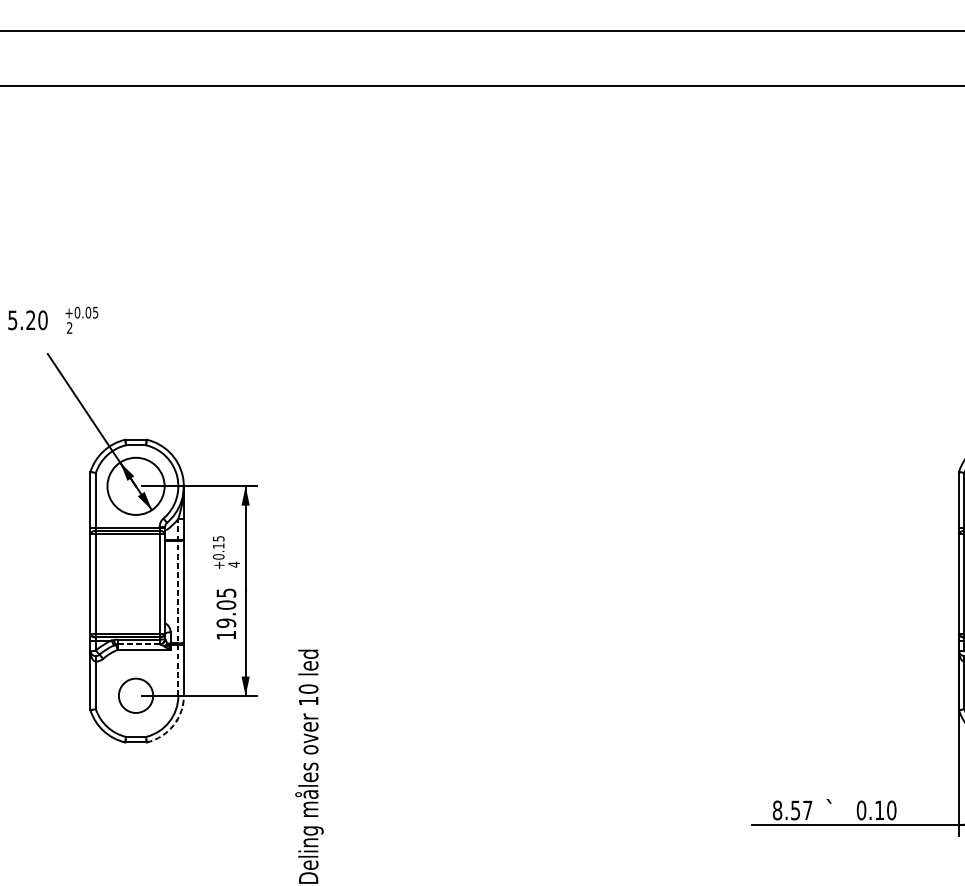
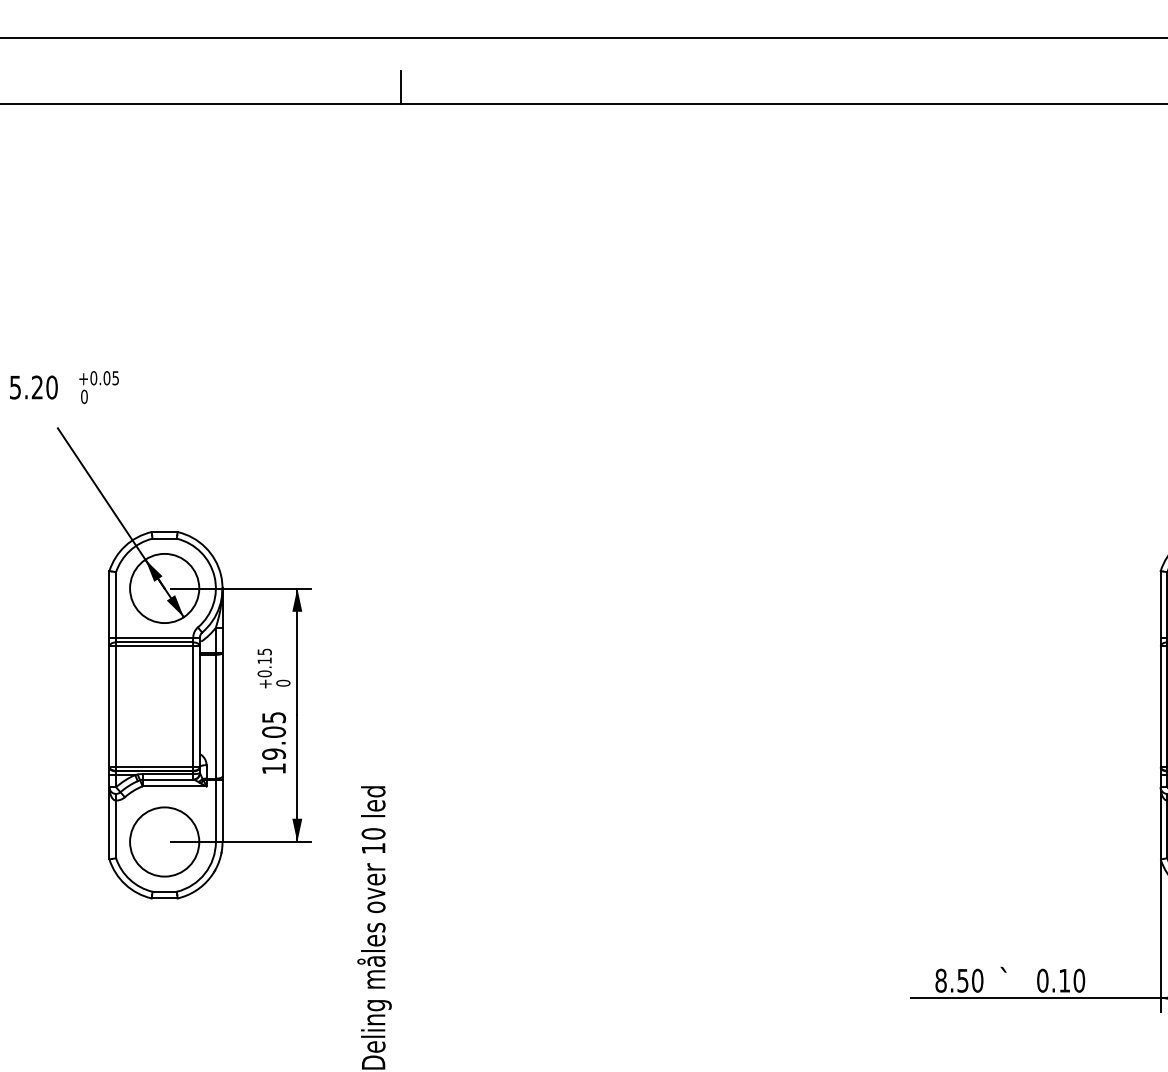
line: (331, 72) -> (401, 87), added
text: (69, 327) -> (84, 396), 2 -> 0
text: (234, 564) -> (283, 682), 4 -> 0
line: (178, 607) -> (215, 734), dashed -> solid
line: (139, 644) -> (168, 779), dashed -> solid
circle: (135, 695) -> (164, 841), size x1.67
arc: (173, 725) -> (209, 878), dashed -> solid
text: (807, 810) -> (977, 980), 8.57 -> 8.50

